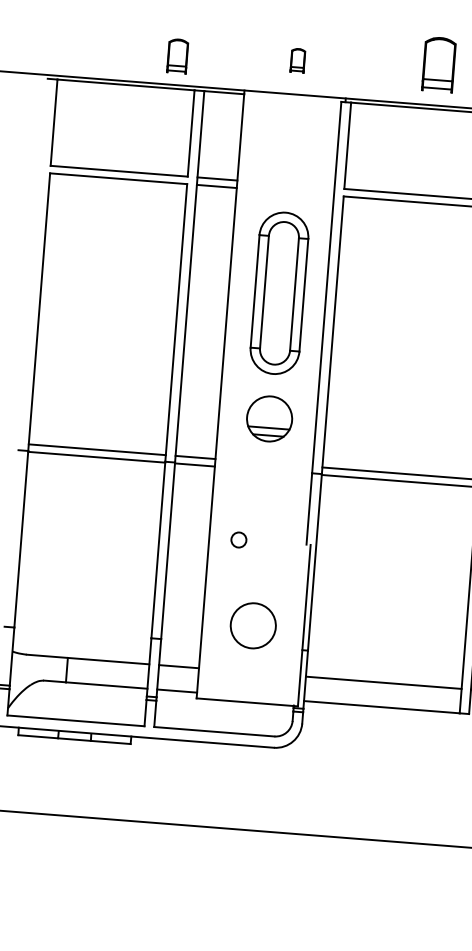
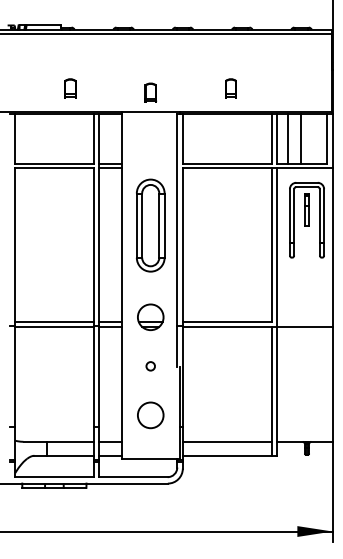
part: (177, 55) -> (70, 88), moved
part: (297, 60) -> (150, 92), size x1.43
part: (438, 64) -> (230, 88), size x0.62
part: (269, 417) -> (150, 316), moved
circle: (238, 540) -> (150, 366), moved

